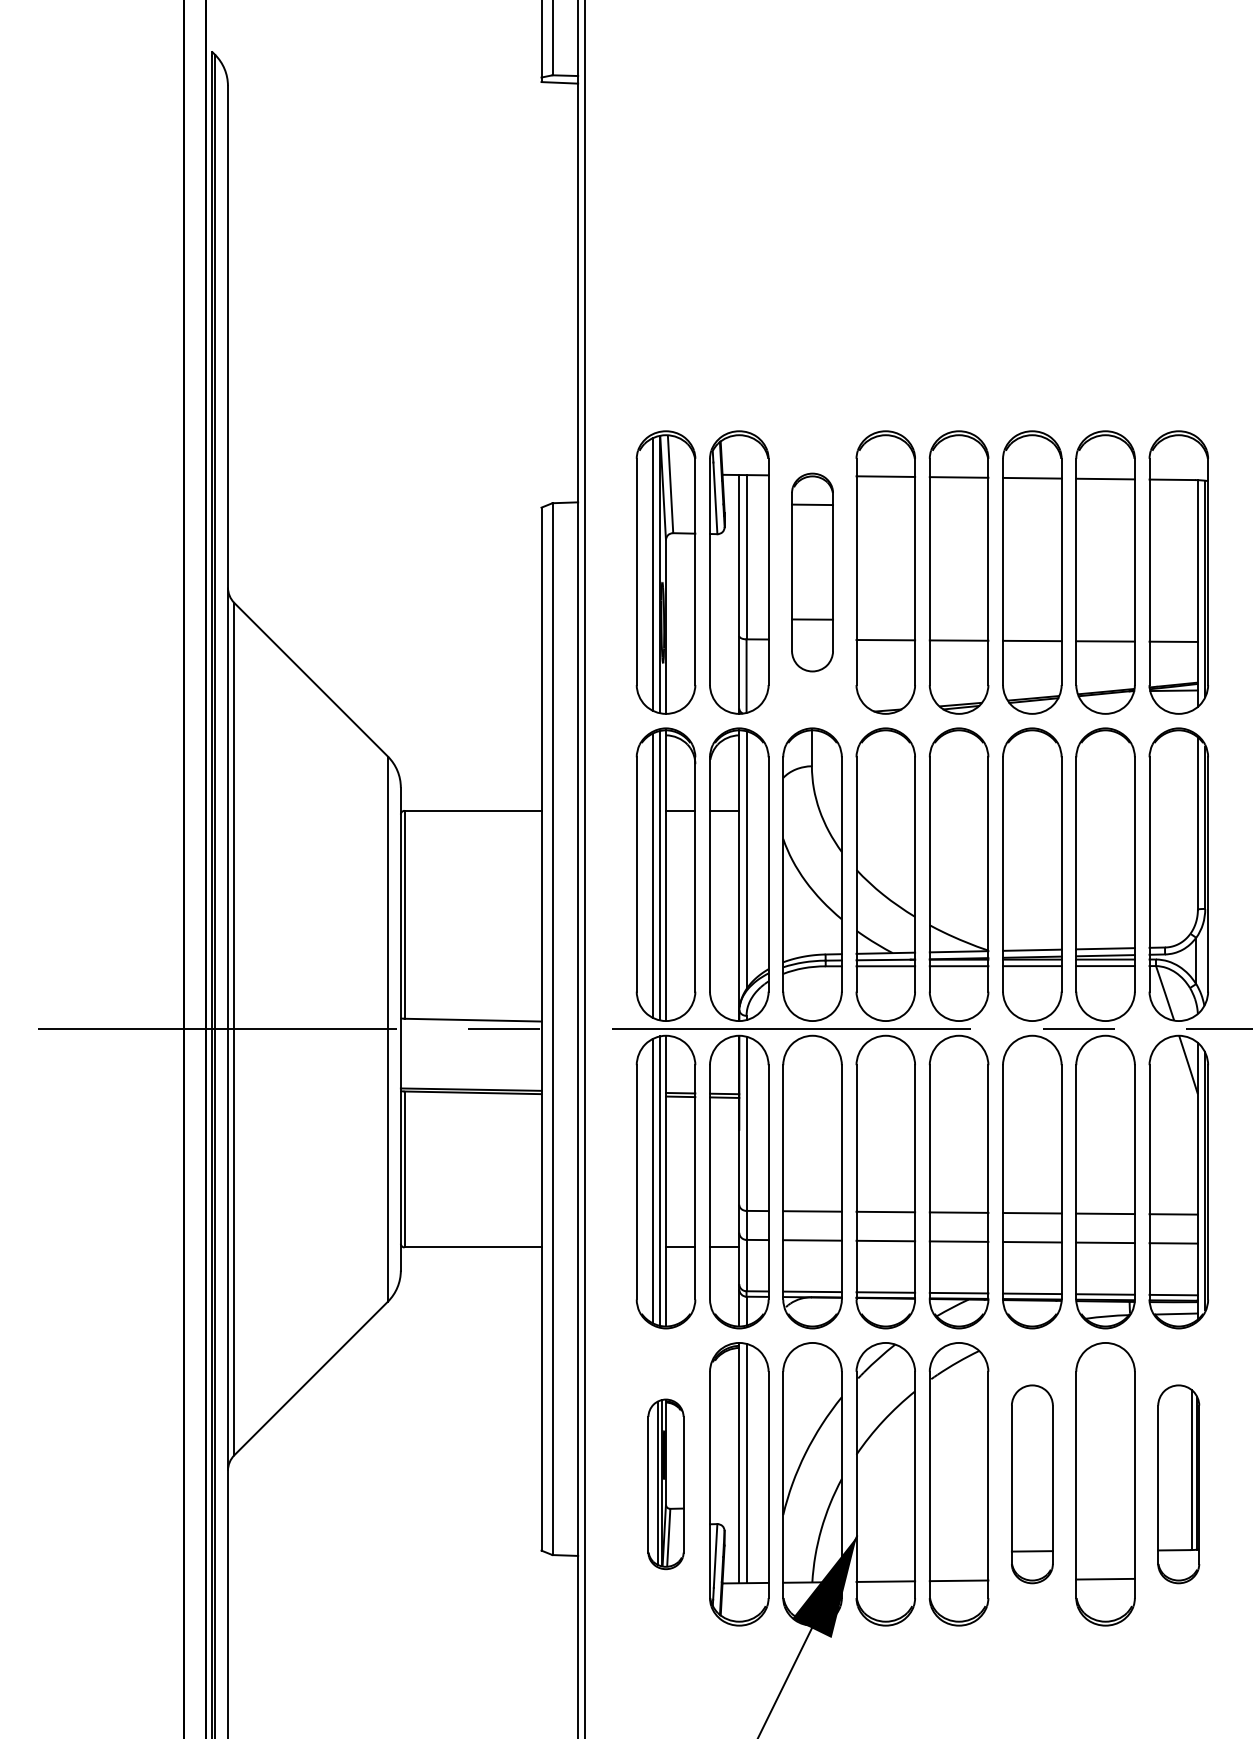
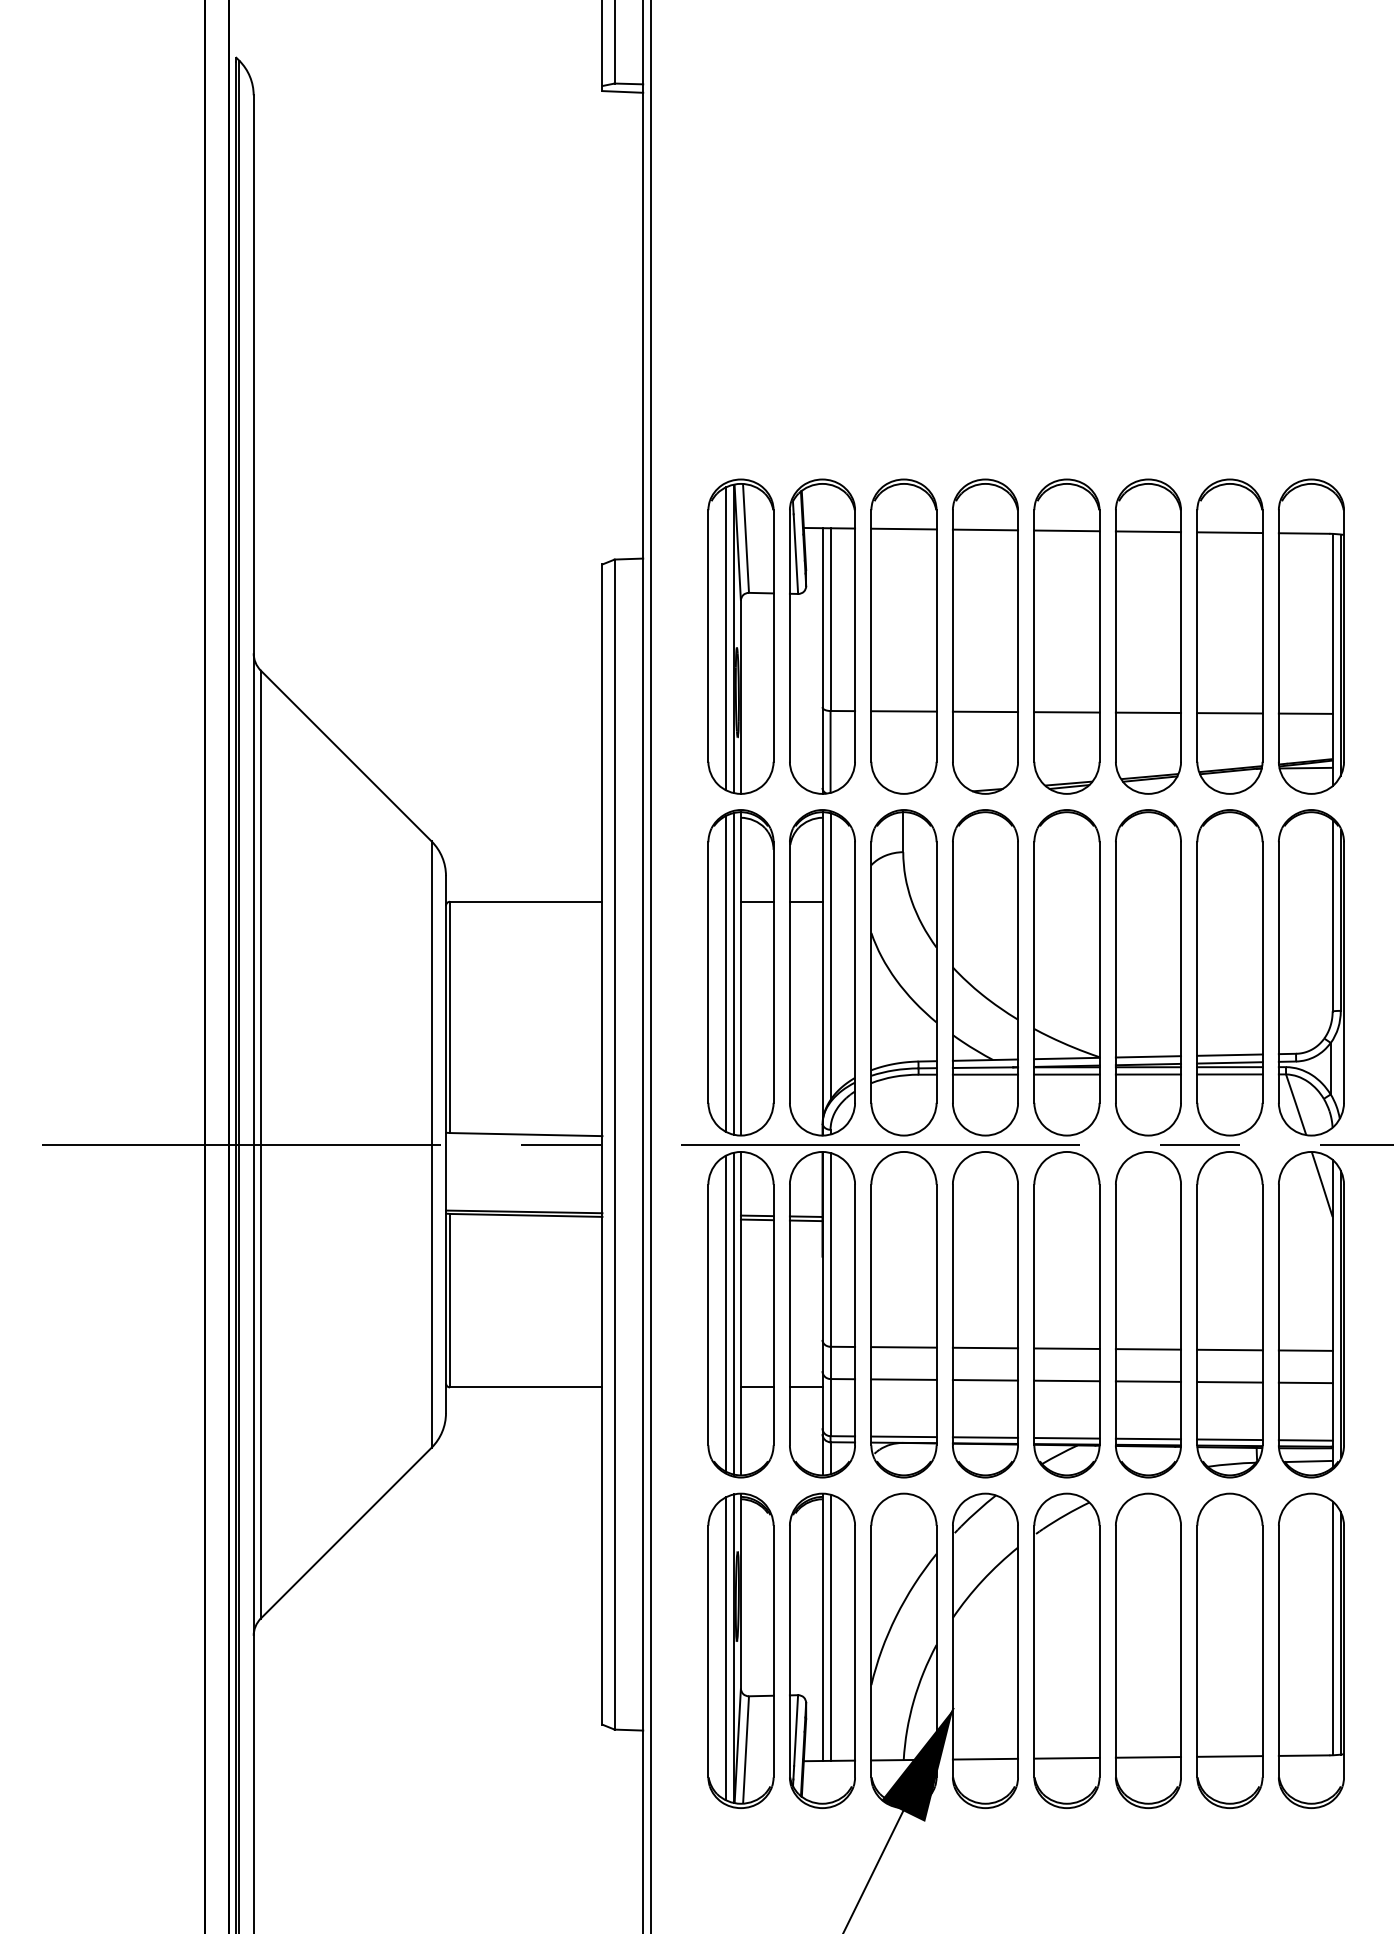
part: (812, 572) -> (903, 636), size x1.43
part: (665, 1484) -> (740, 1651), size x1.67
part: (1032, 1484) -> (1148, 1651), size x1.43
part: (1178, 1484) -> (1311, 1651), size x1.43

